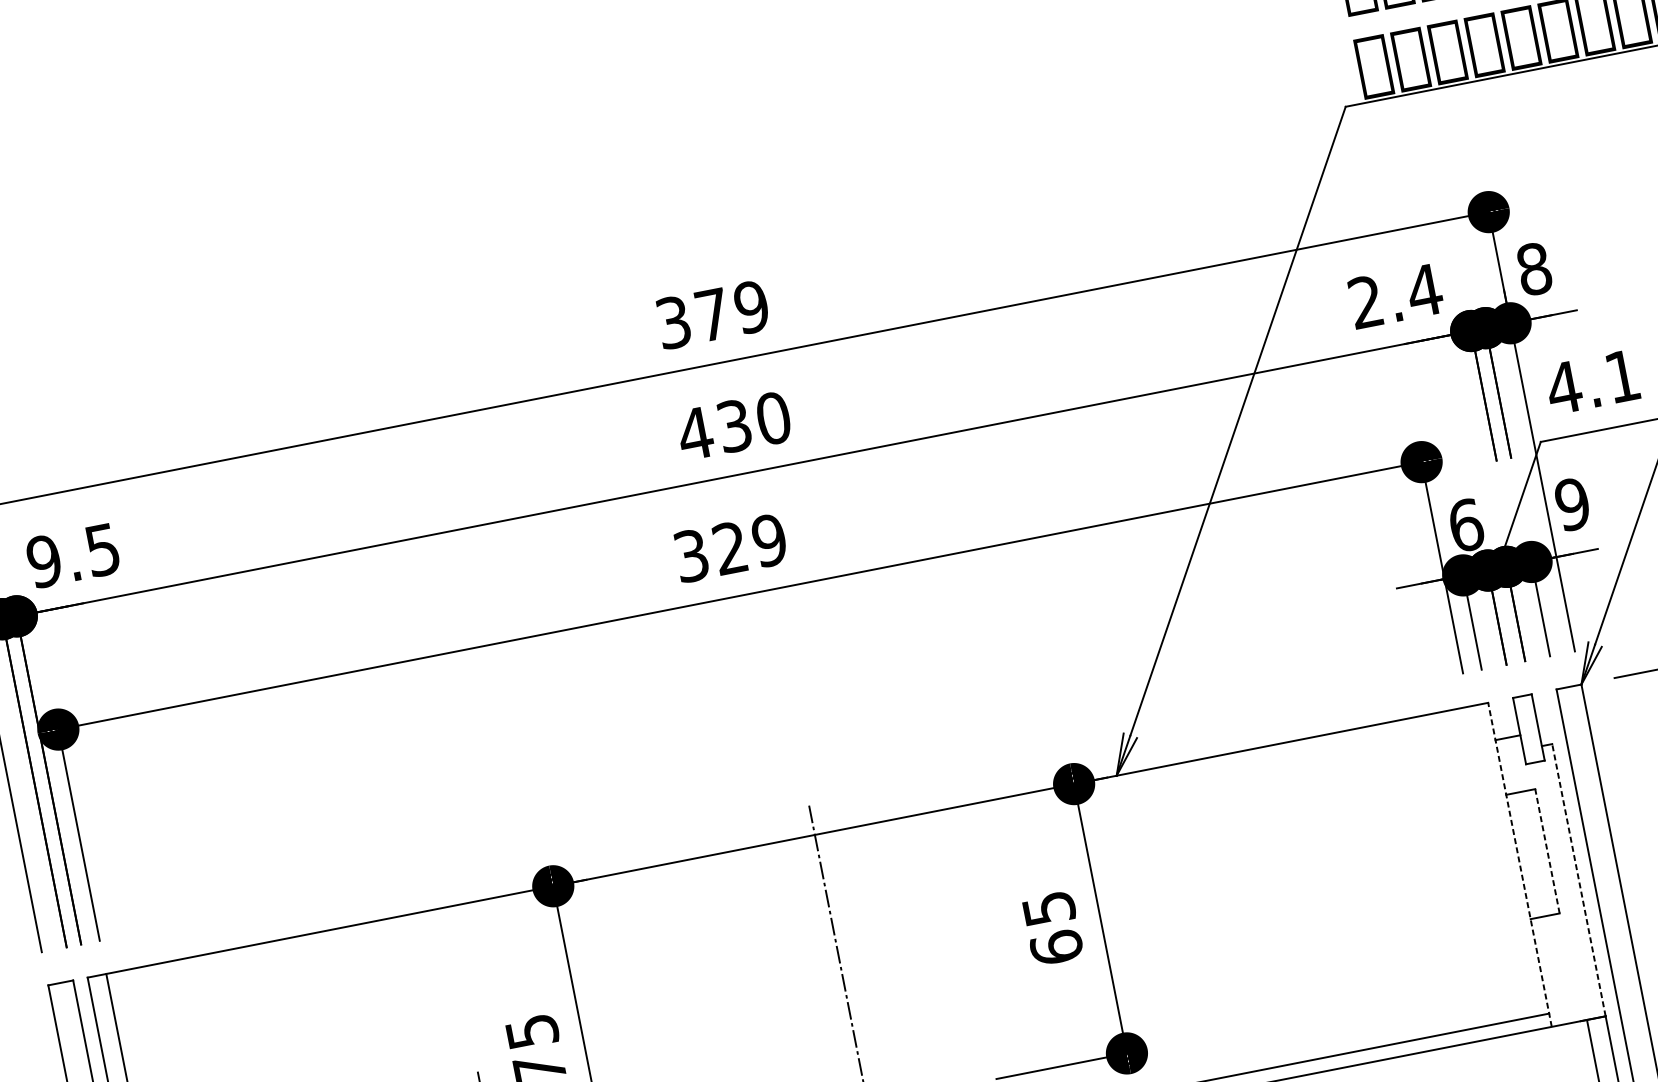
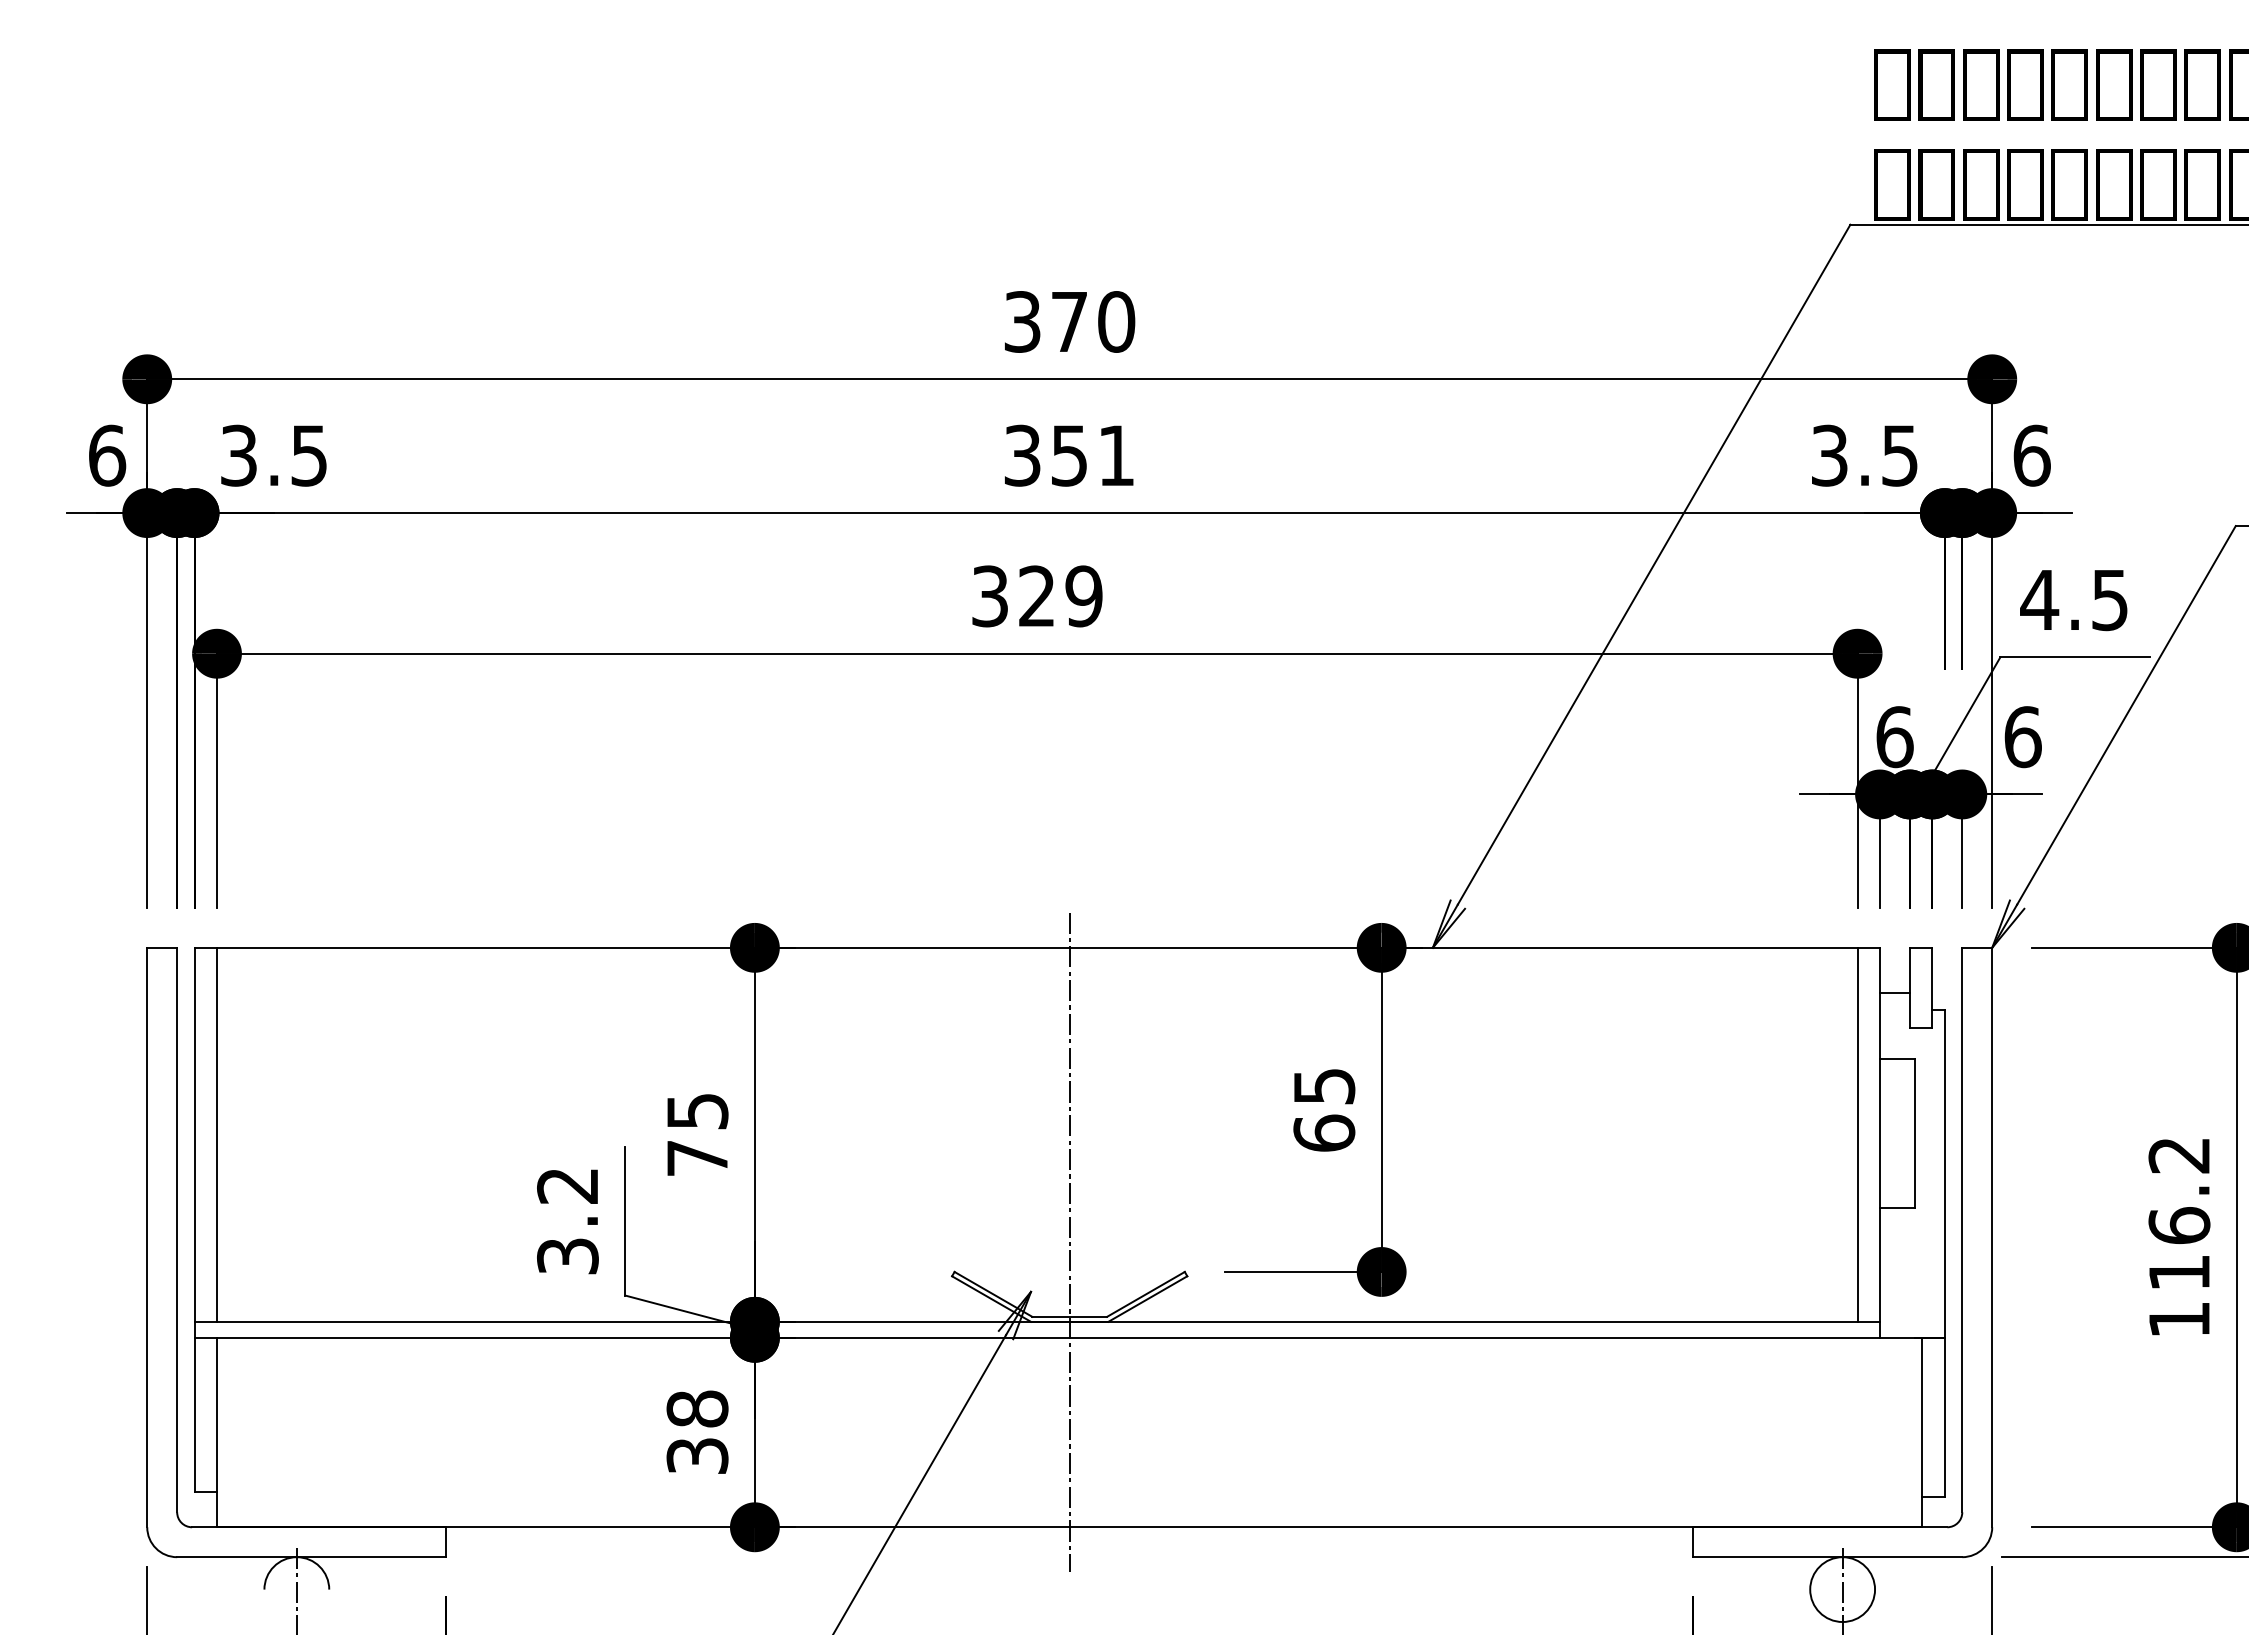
text: (1533, 269) -> (2031, 455), 8 -> 6
text: (1395, 296) -> (1865, 455), 2.4 -> 3.5
text: (751, 306) -> (1116, 321), 379 -> 370
text: (1622, 376) -> (2109, 600), 4.1 -> 4.5
text: (733, 426) -> (1068, 455), 430 -> 351
text: (1572, 504) -> (2022, 737), 9 -> 6
text: (43, 561) -> (238, 455), 9.5 -> 3.5
line: (1547, 851) -> (1914, 1133), dashed -> solid
line: (1499, 861) -> (1857, 1134), added
line: (1520, 864) -> (1880, 1142), dashed -> solid
line: (1578, 879) -> (1944, 1173), dashed -> solid

